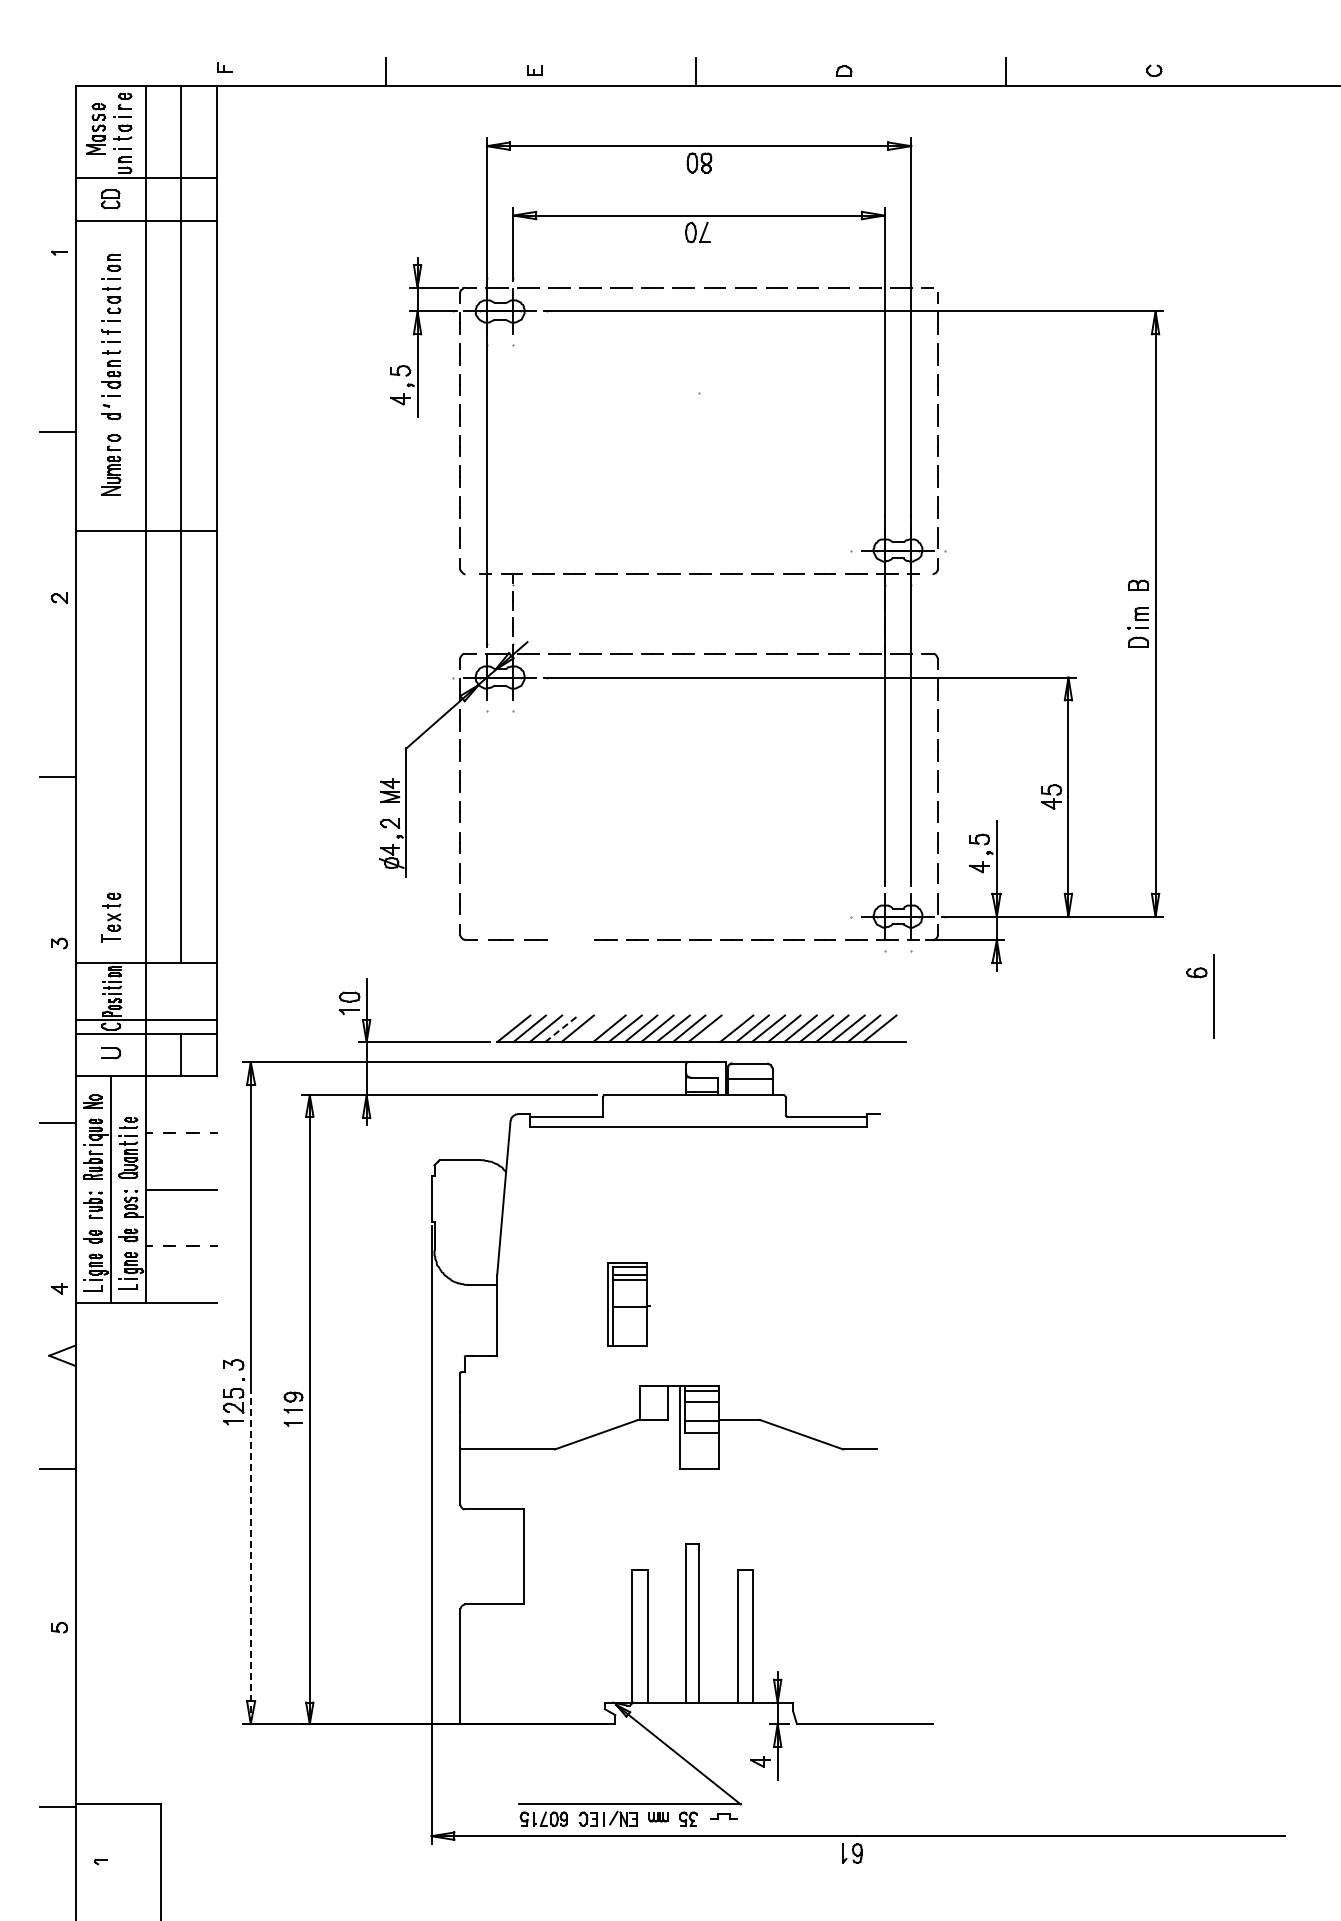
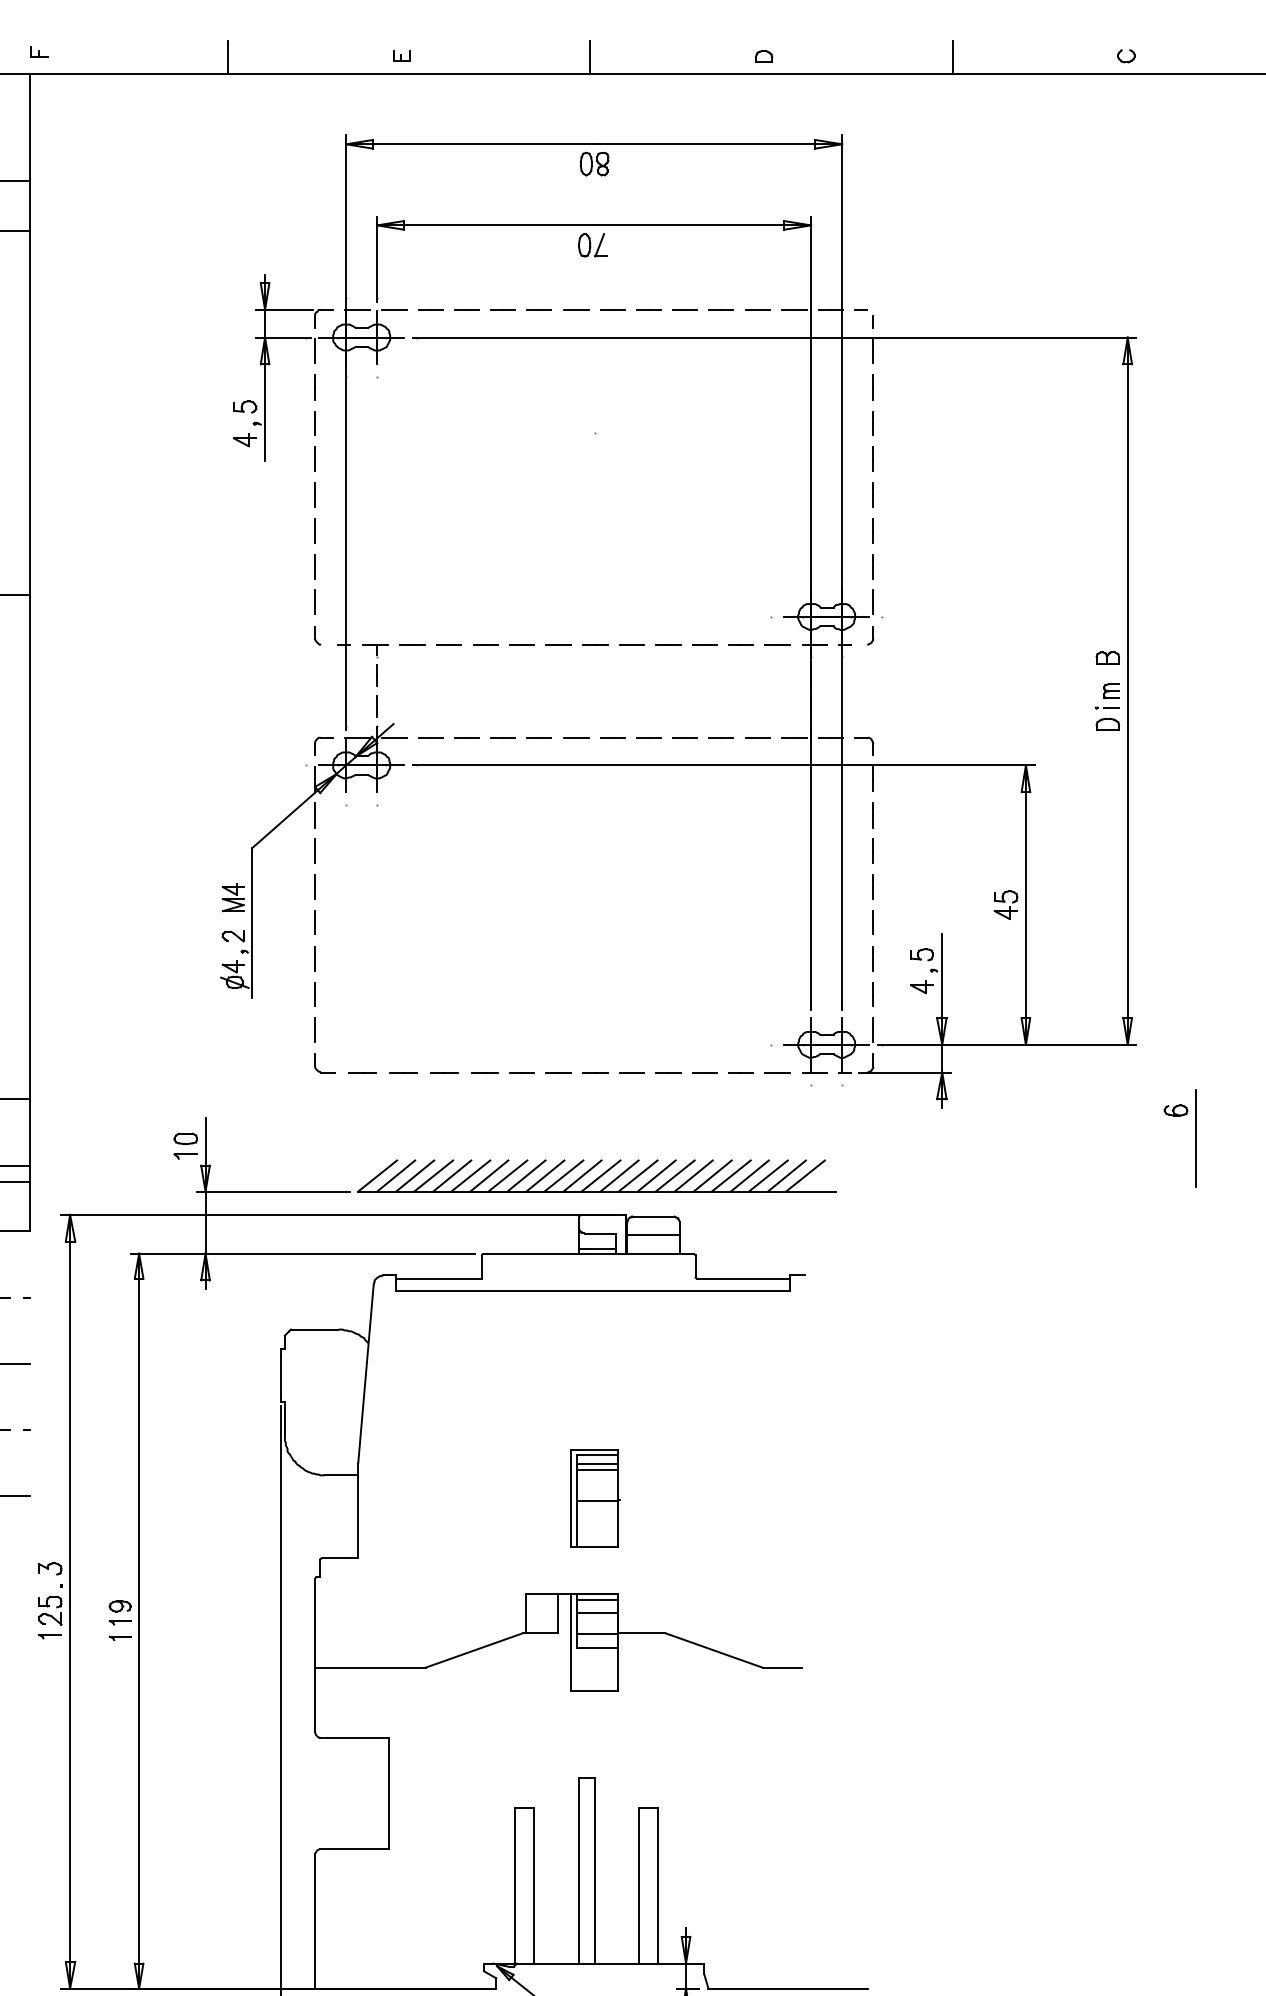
line: (570, 939) -> (443, 1071), added
line: (562, 1028) -> (434, 1175), dashed -> solid
line: (593, 1028) -> (470, 1175), added
line: (720, 1028) -> (619, 1175), added
part: (628, 1304) -> (595, 1498), moved
line: (250, 1558) -> (69, 1795), dashed -> solid

